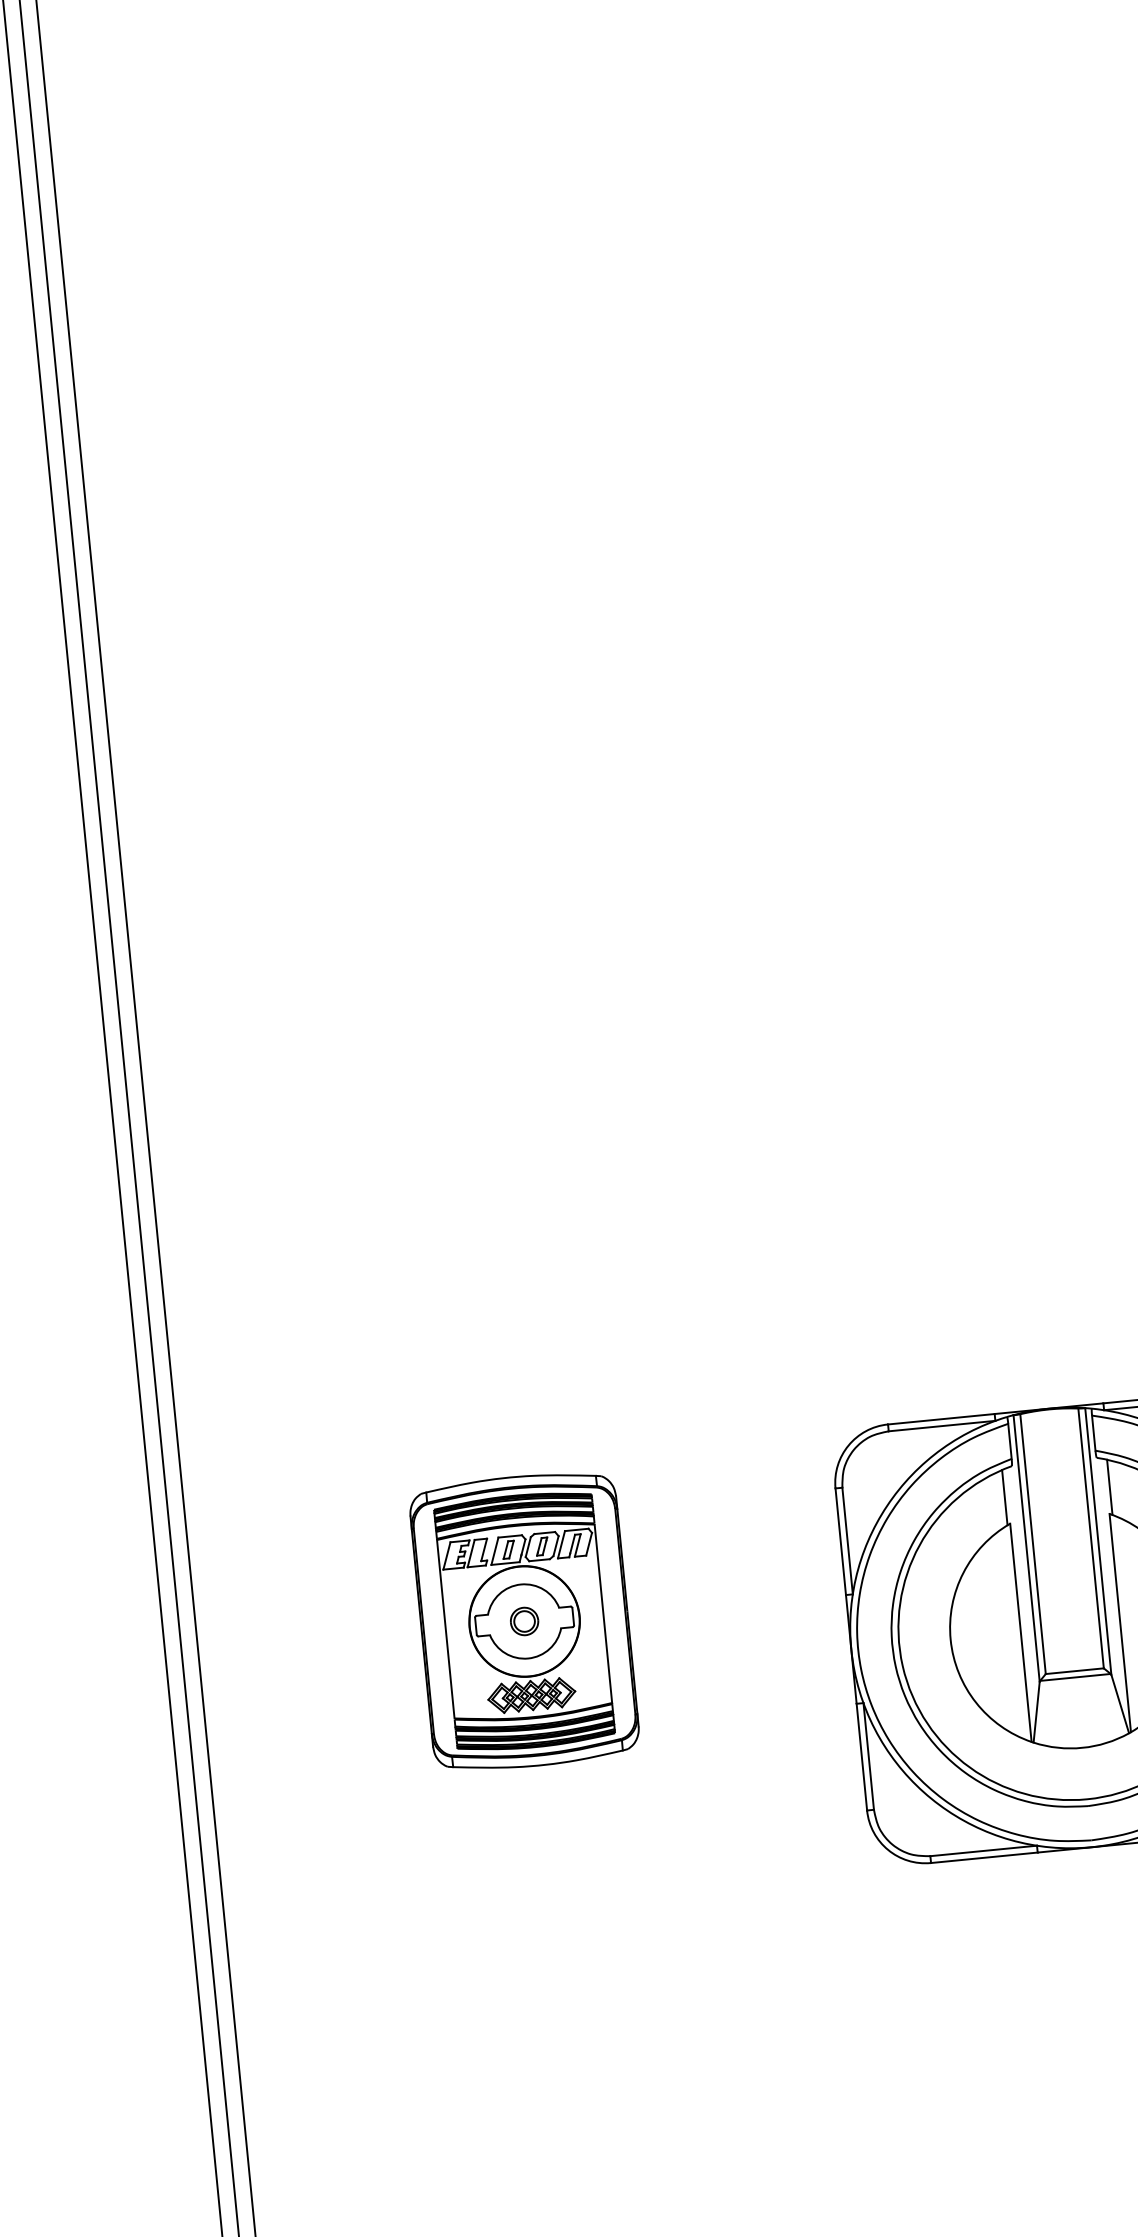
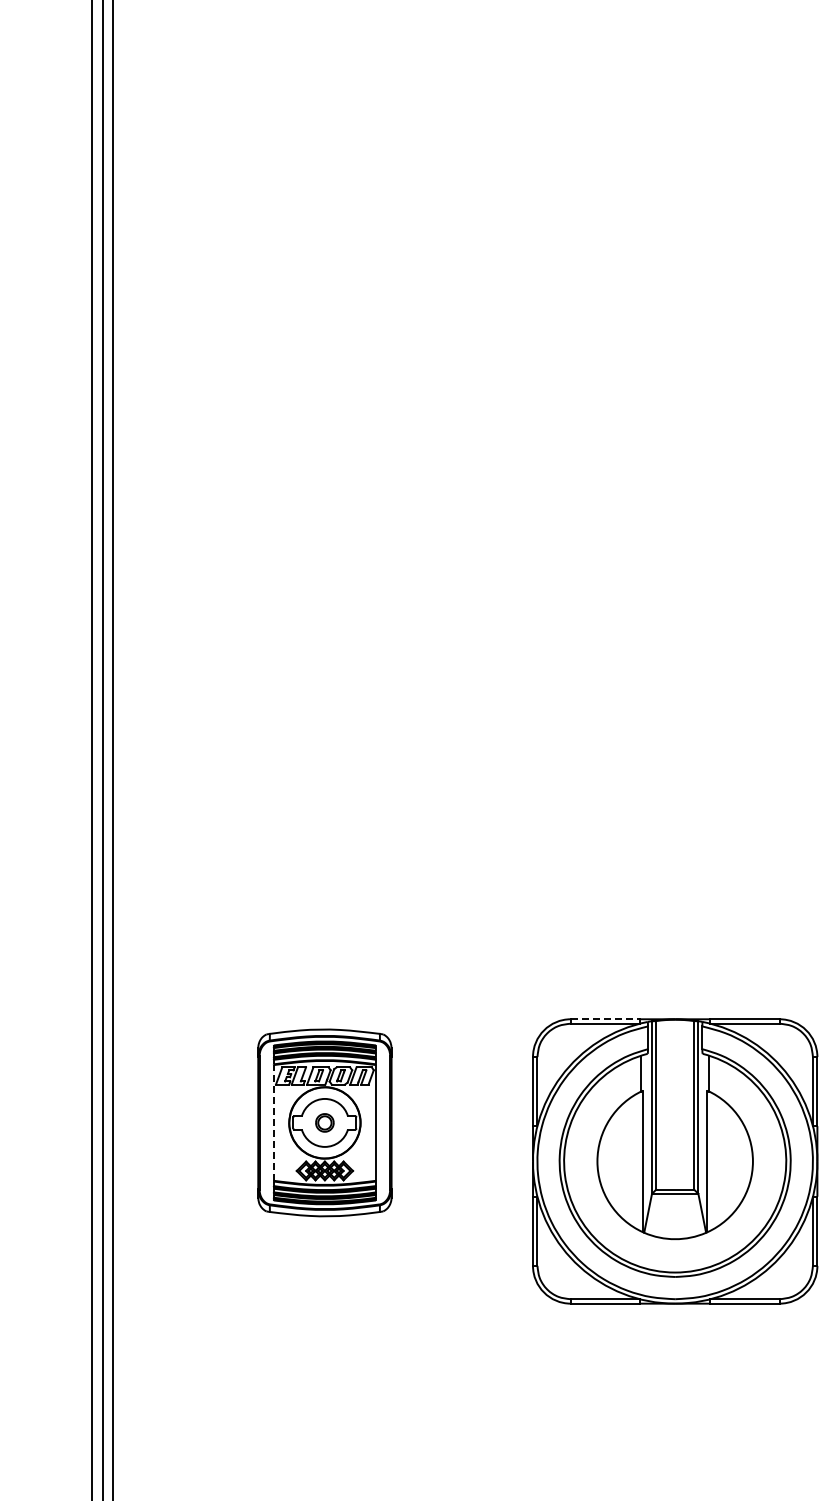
line: (941, 1419) -> (605, 1019), solid -> dashed
line: (445, 1628) -> (273, 1122), solid -> dashed

